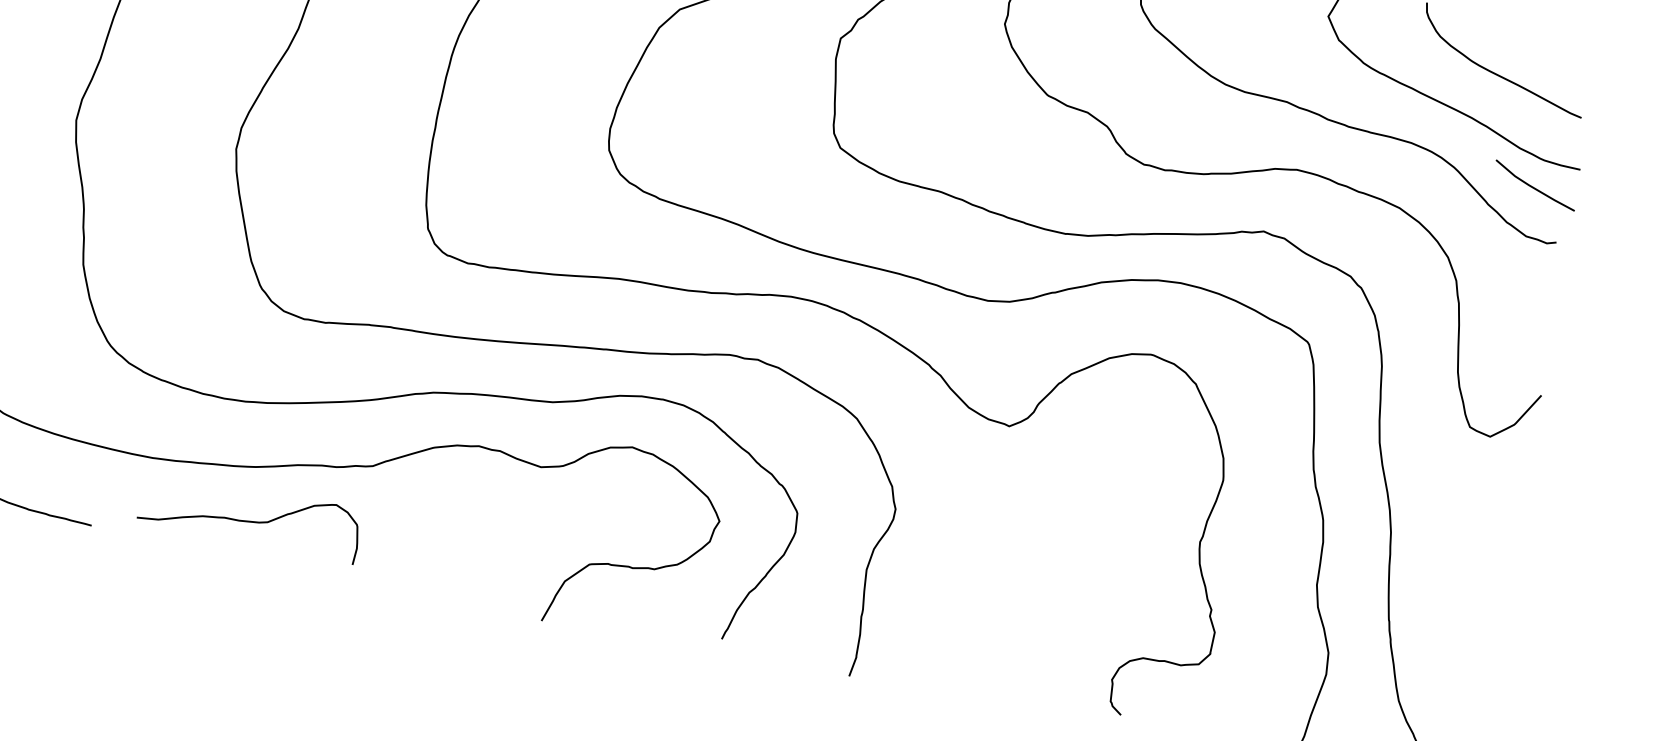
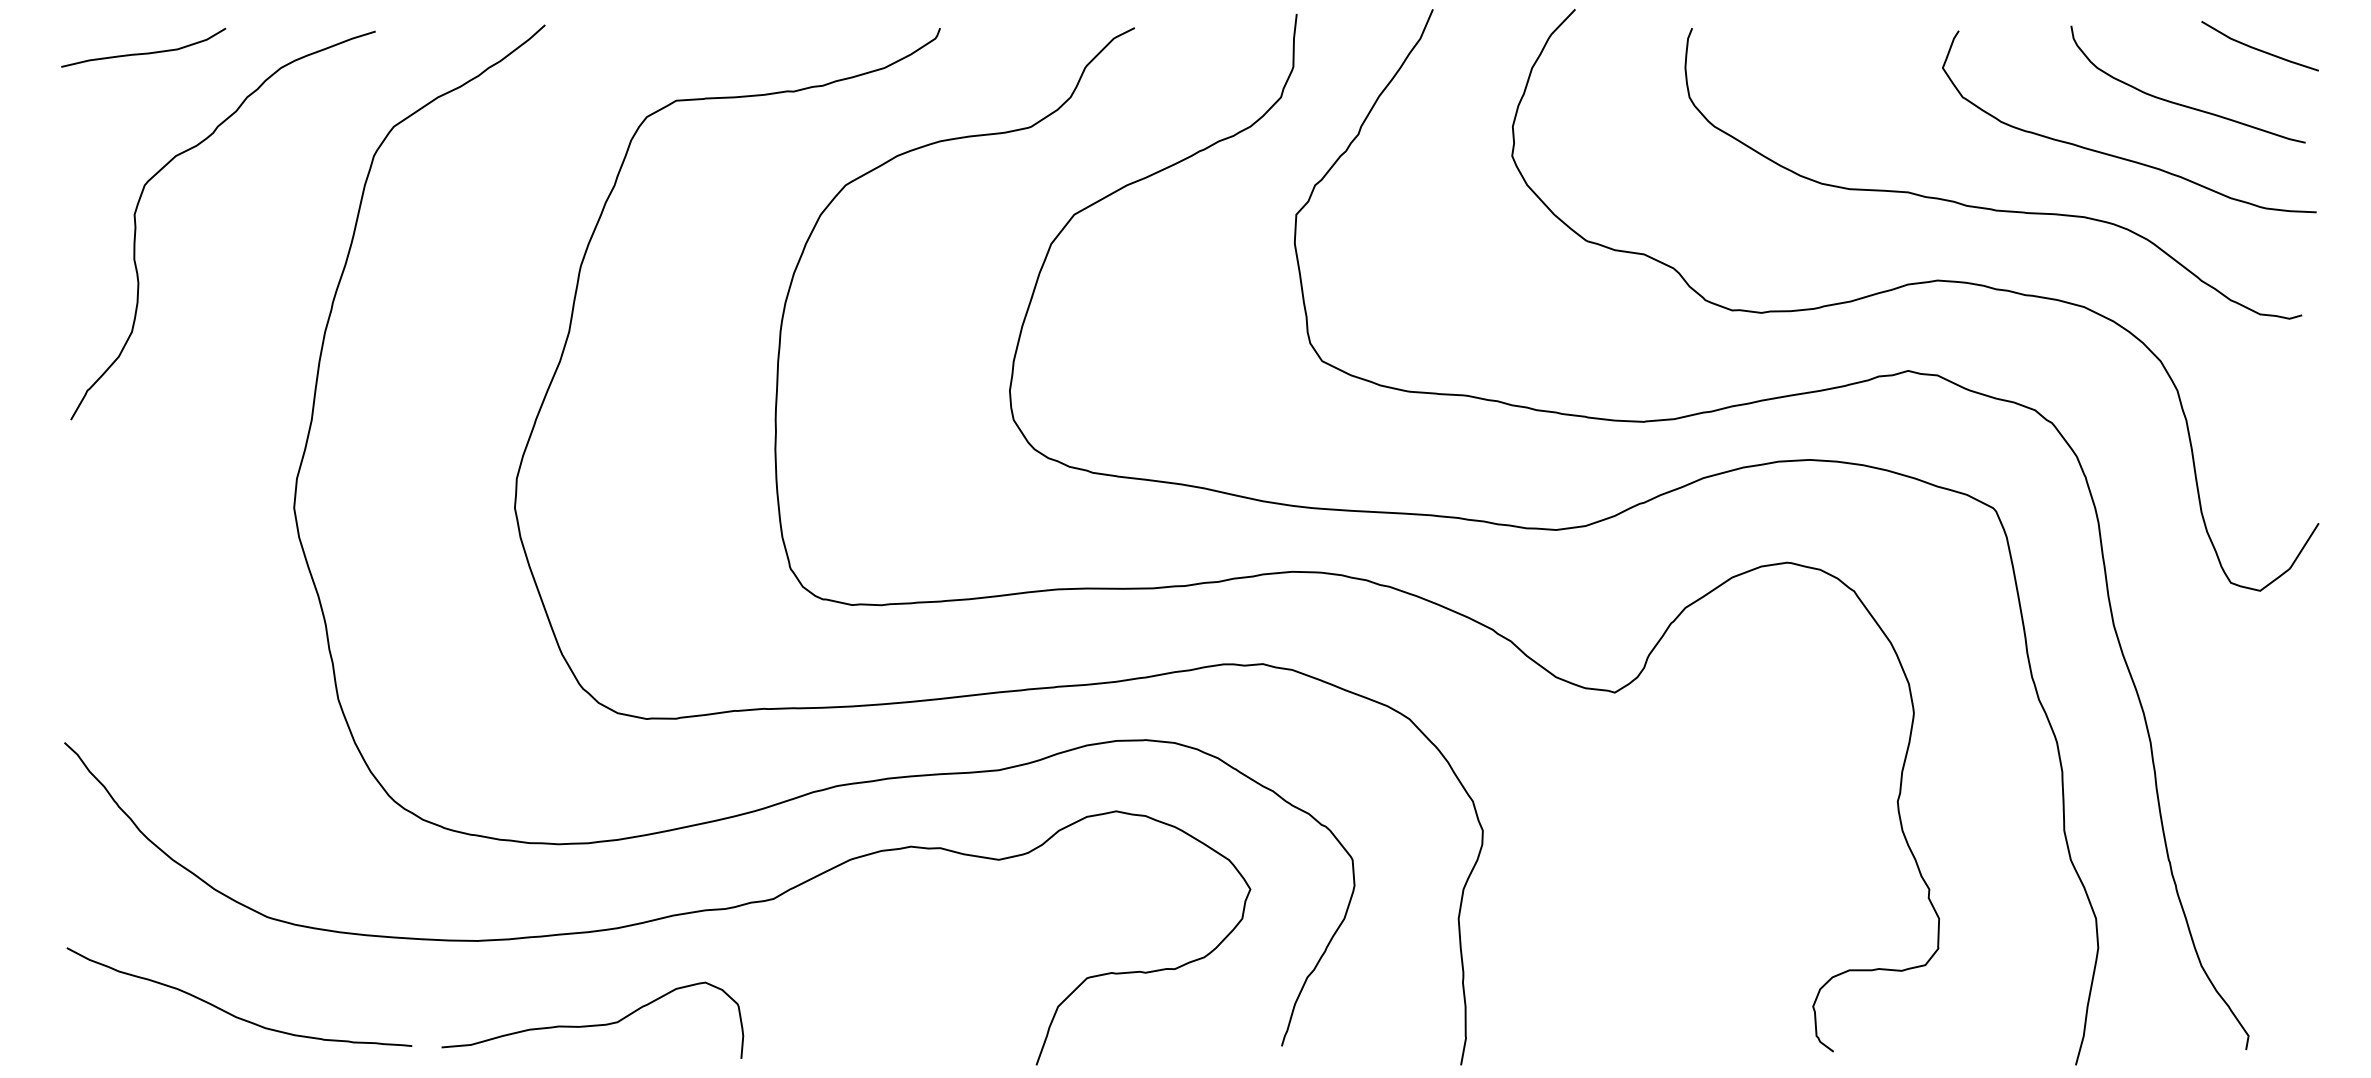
line: (1533, 186) -> (2258, 48), moved
curve: (249, 520) -> (592, 1024), moved

